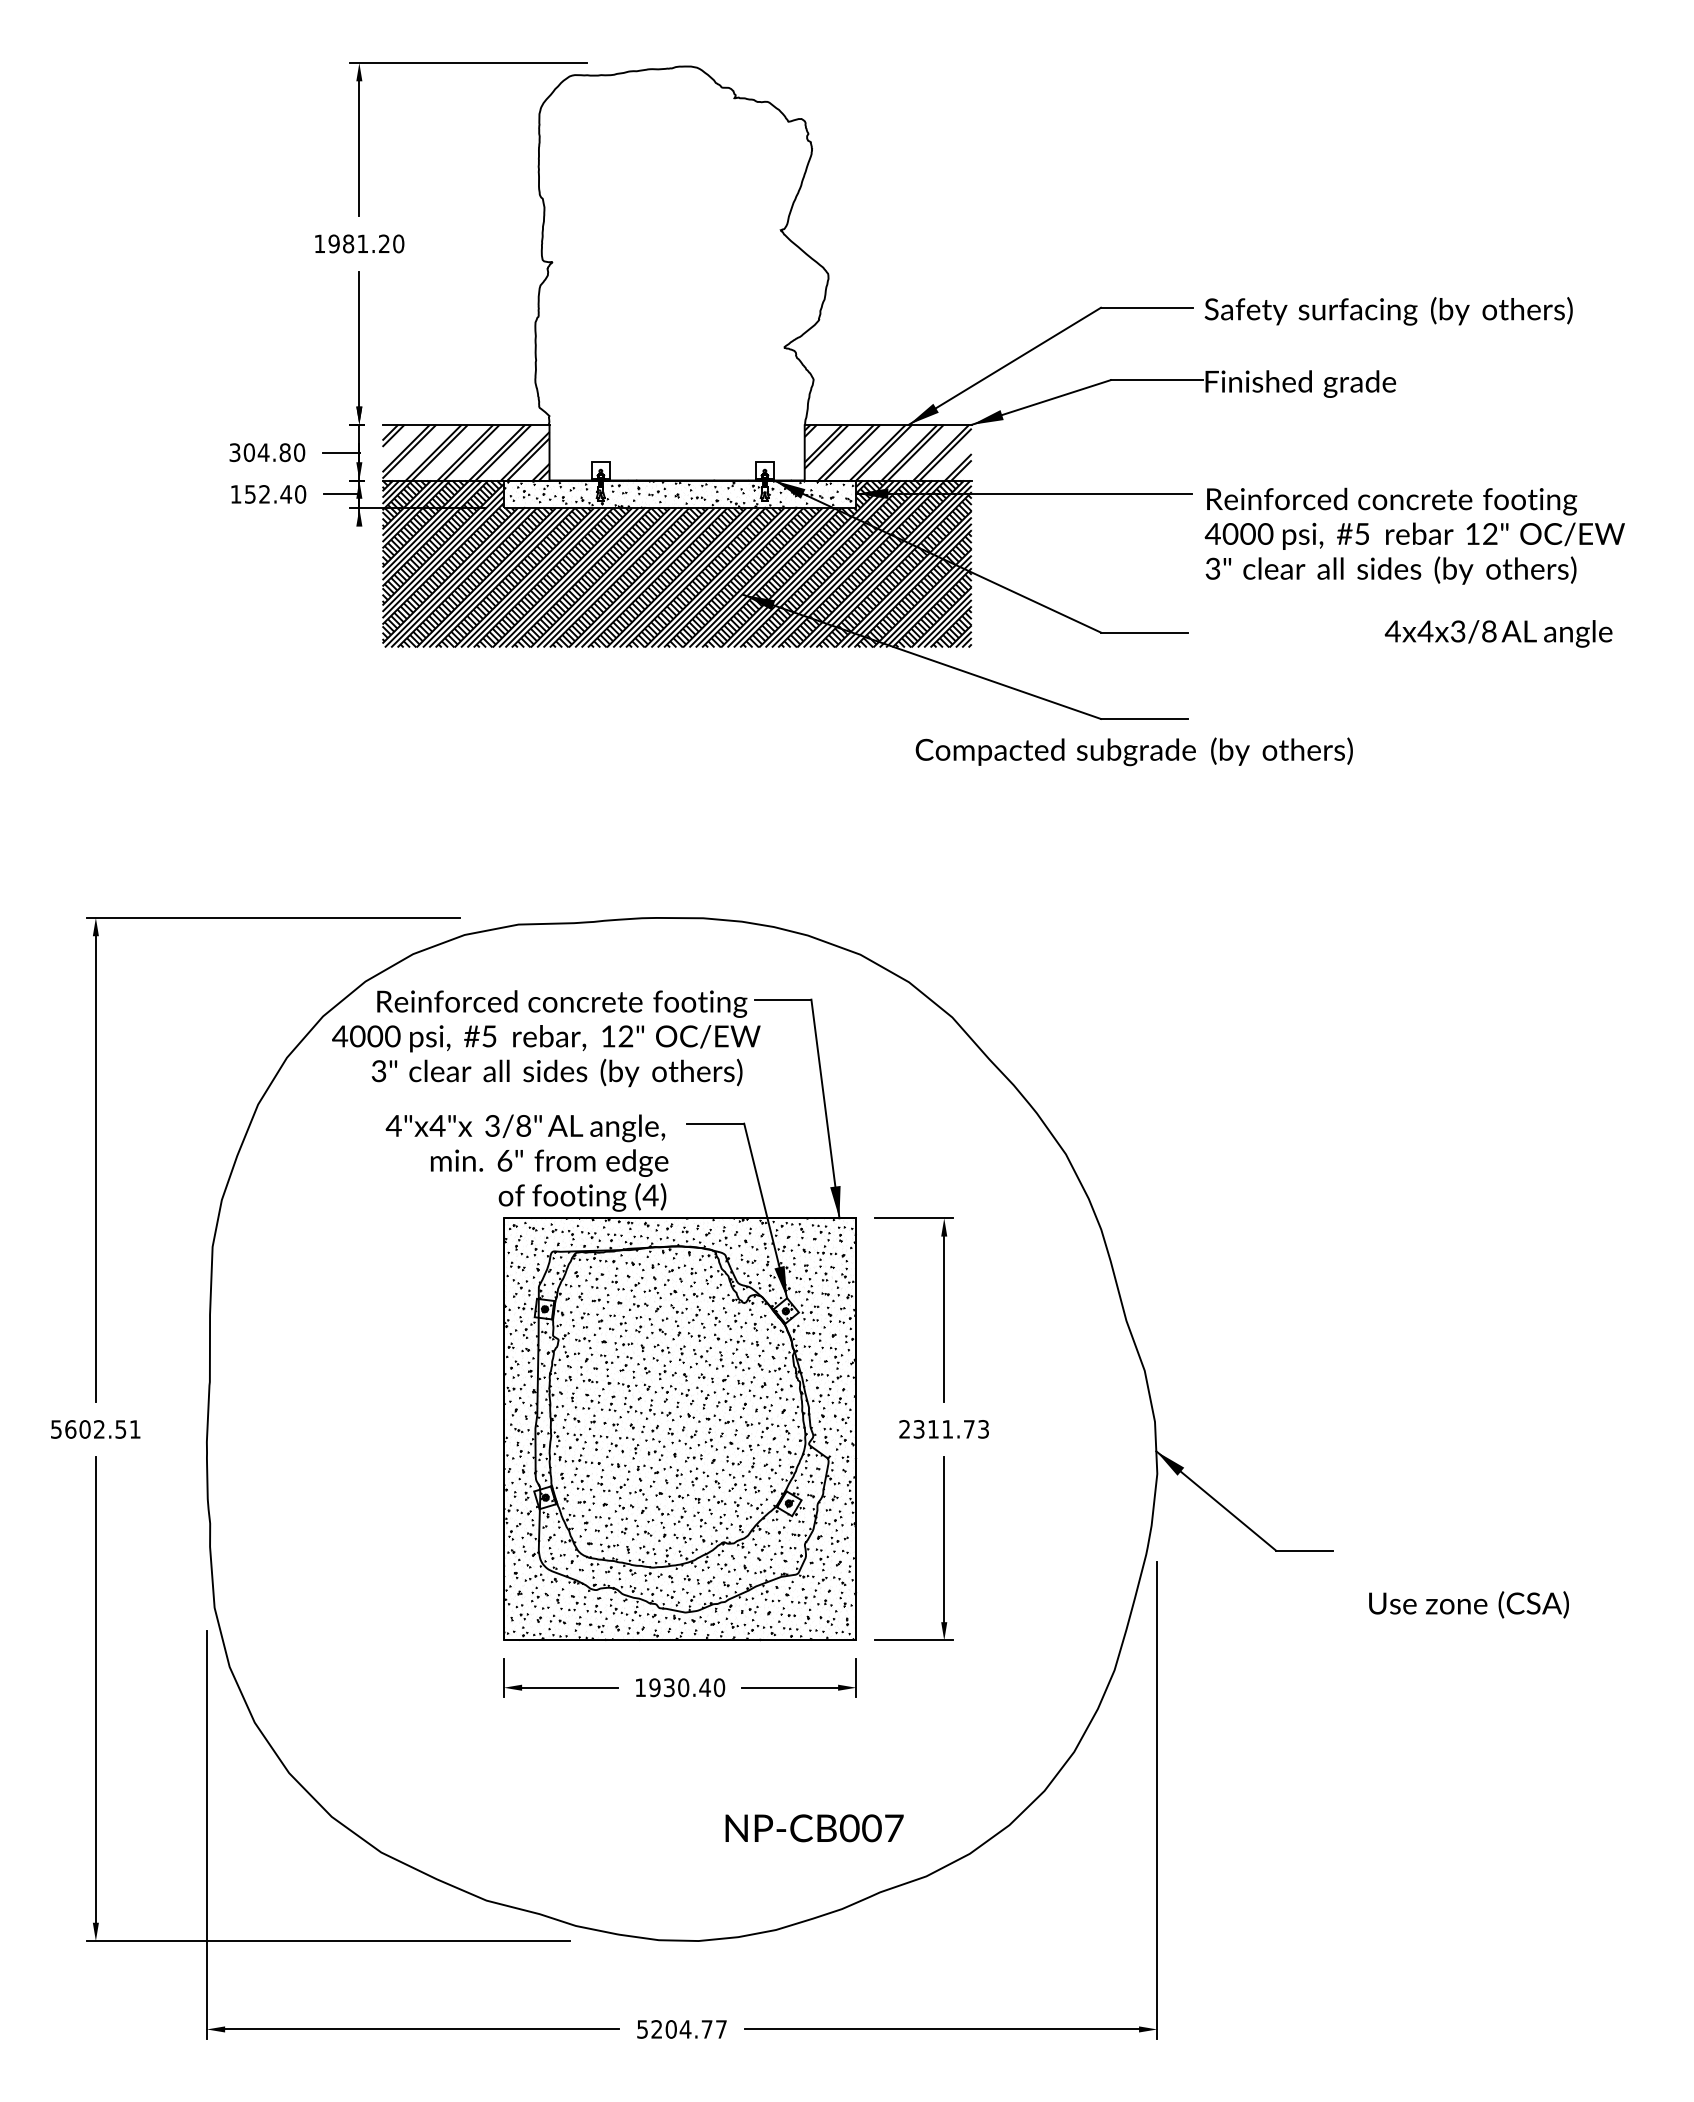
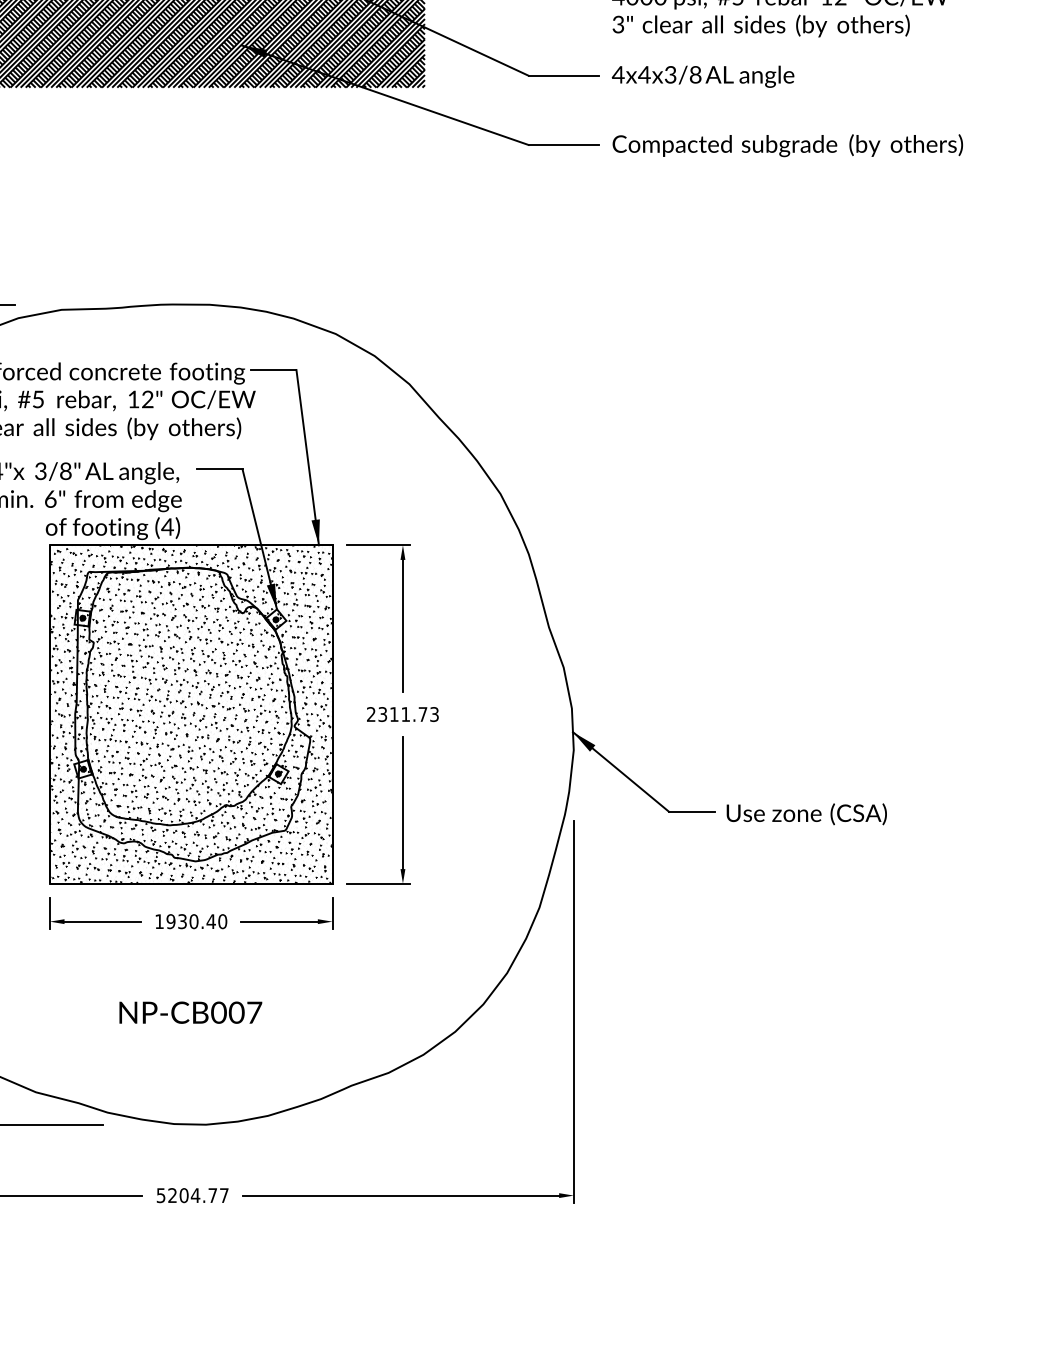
text: (1498, 633) -> (702, 76), moved
text: (1133, 751) -> (787, 145), moved
text: (1468, 1604) -> (806, 814), moved
text: (814, 1828) -> (190, 1012), moved

